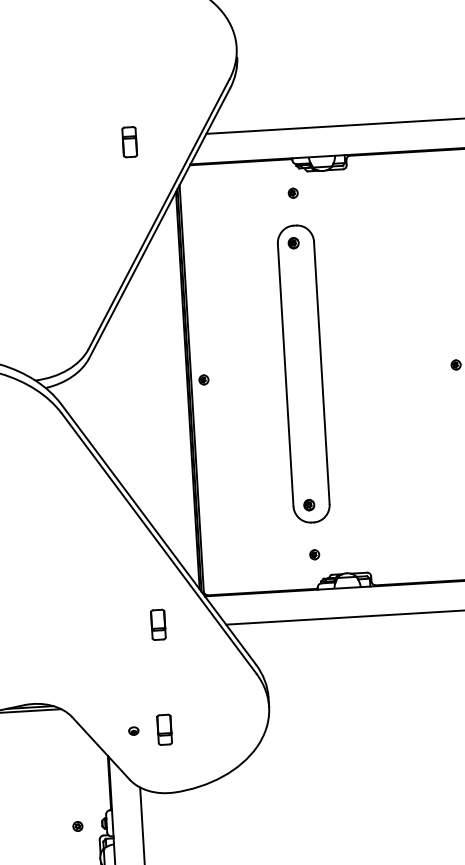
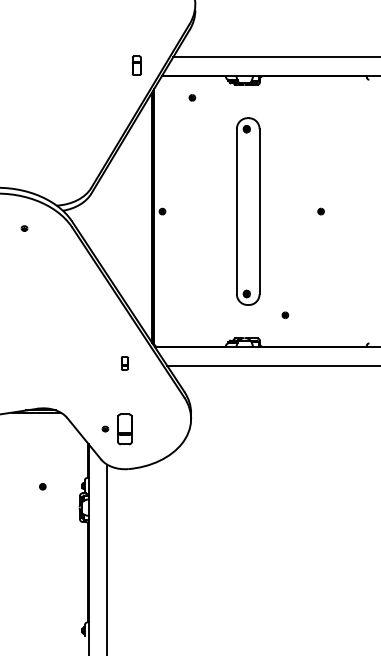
part: (129, 141) -> (136, 65), moved
part: (293, 192) -> (192, 97), moved
part: (304, 373) -> (248, 211), moved
part: (314, 553) -> (285, 314), moved
part: (157, 625) -> (124, 363), size x0.7
part: (164, 729) -> (124, 429), size x1.6
part: (77, 826) -> (42, 486), moved

